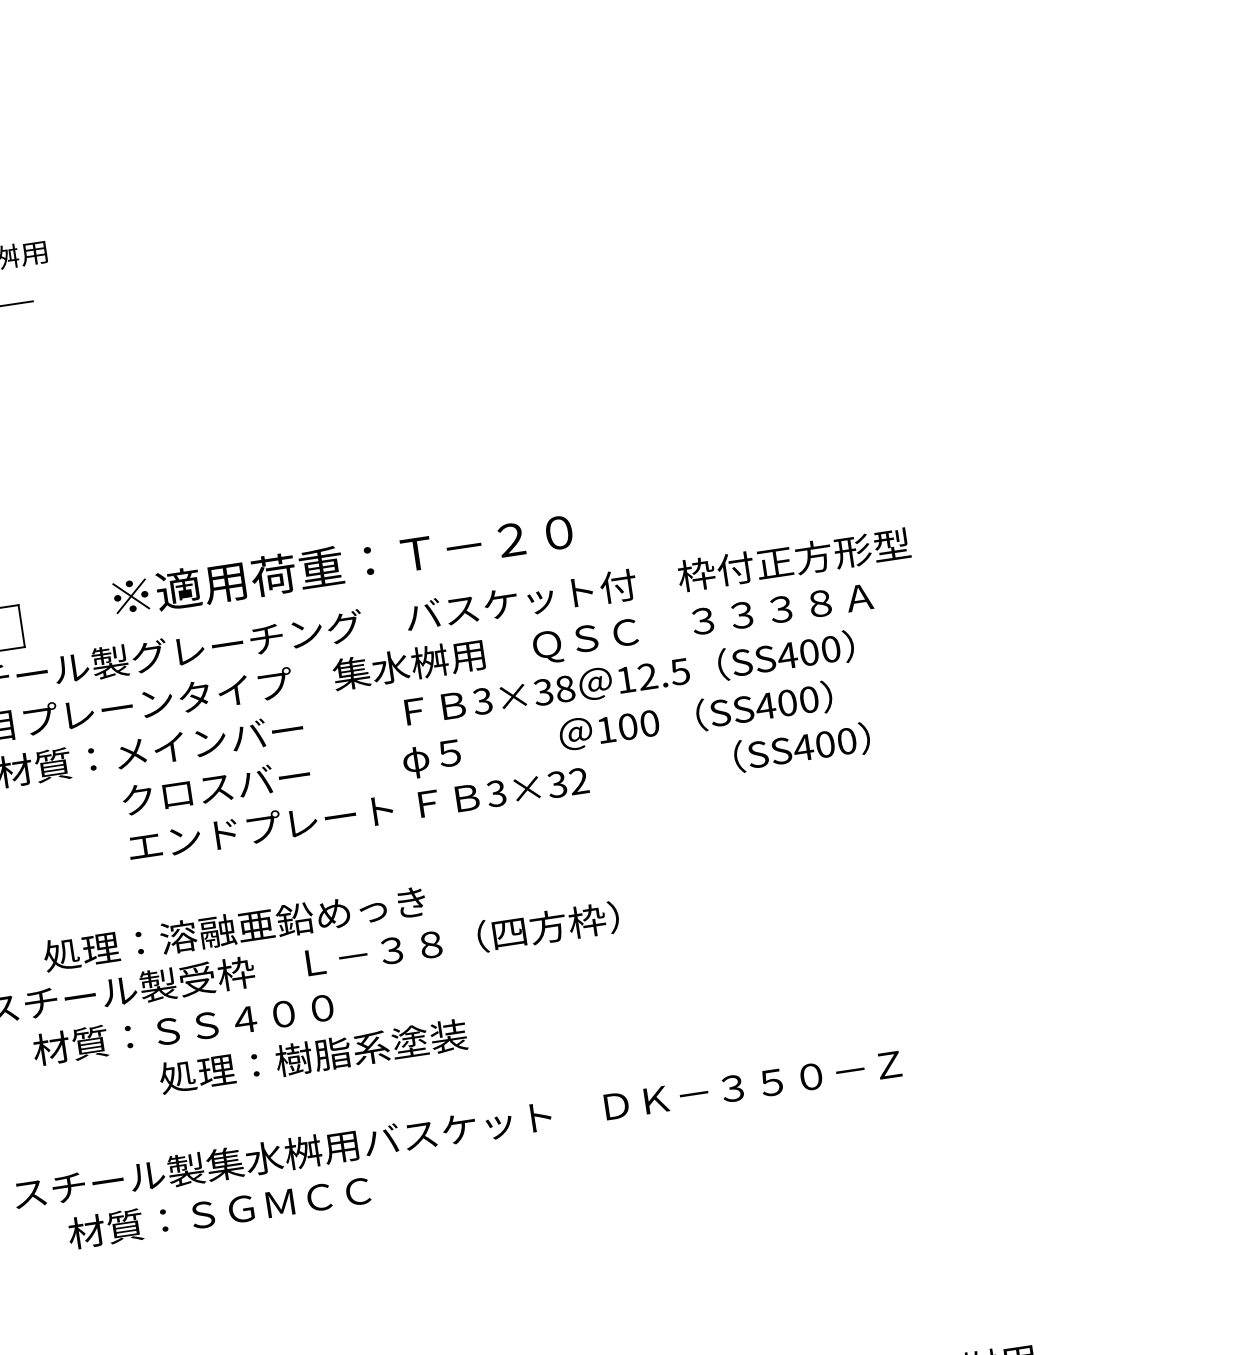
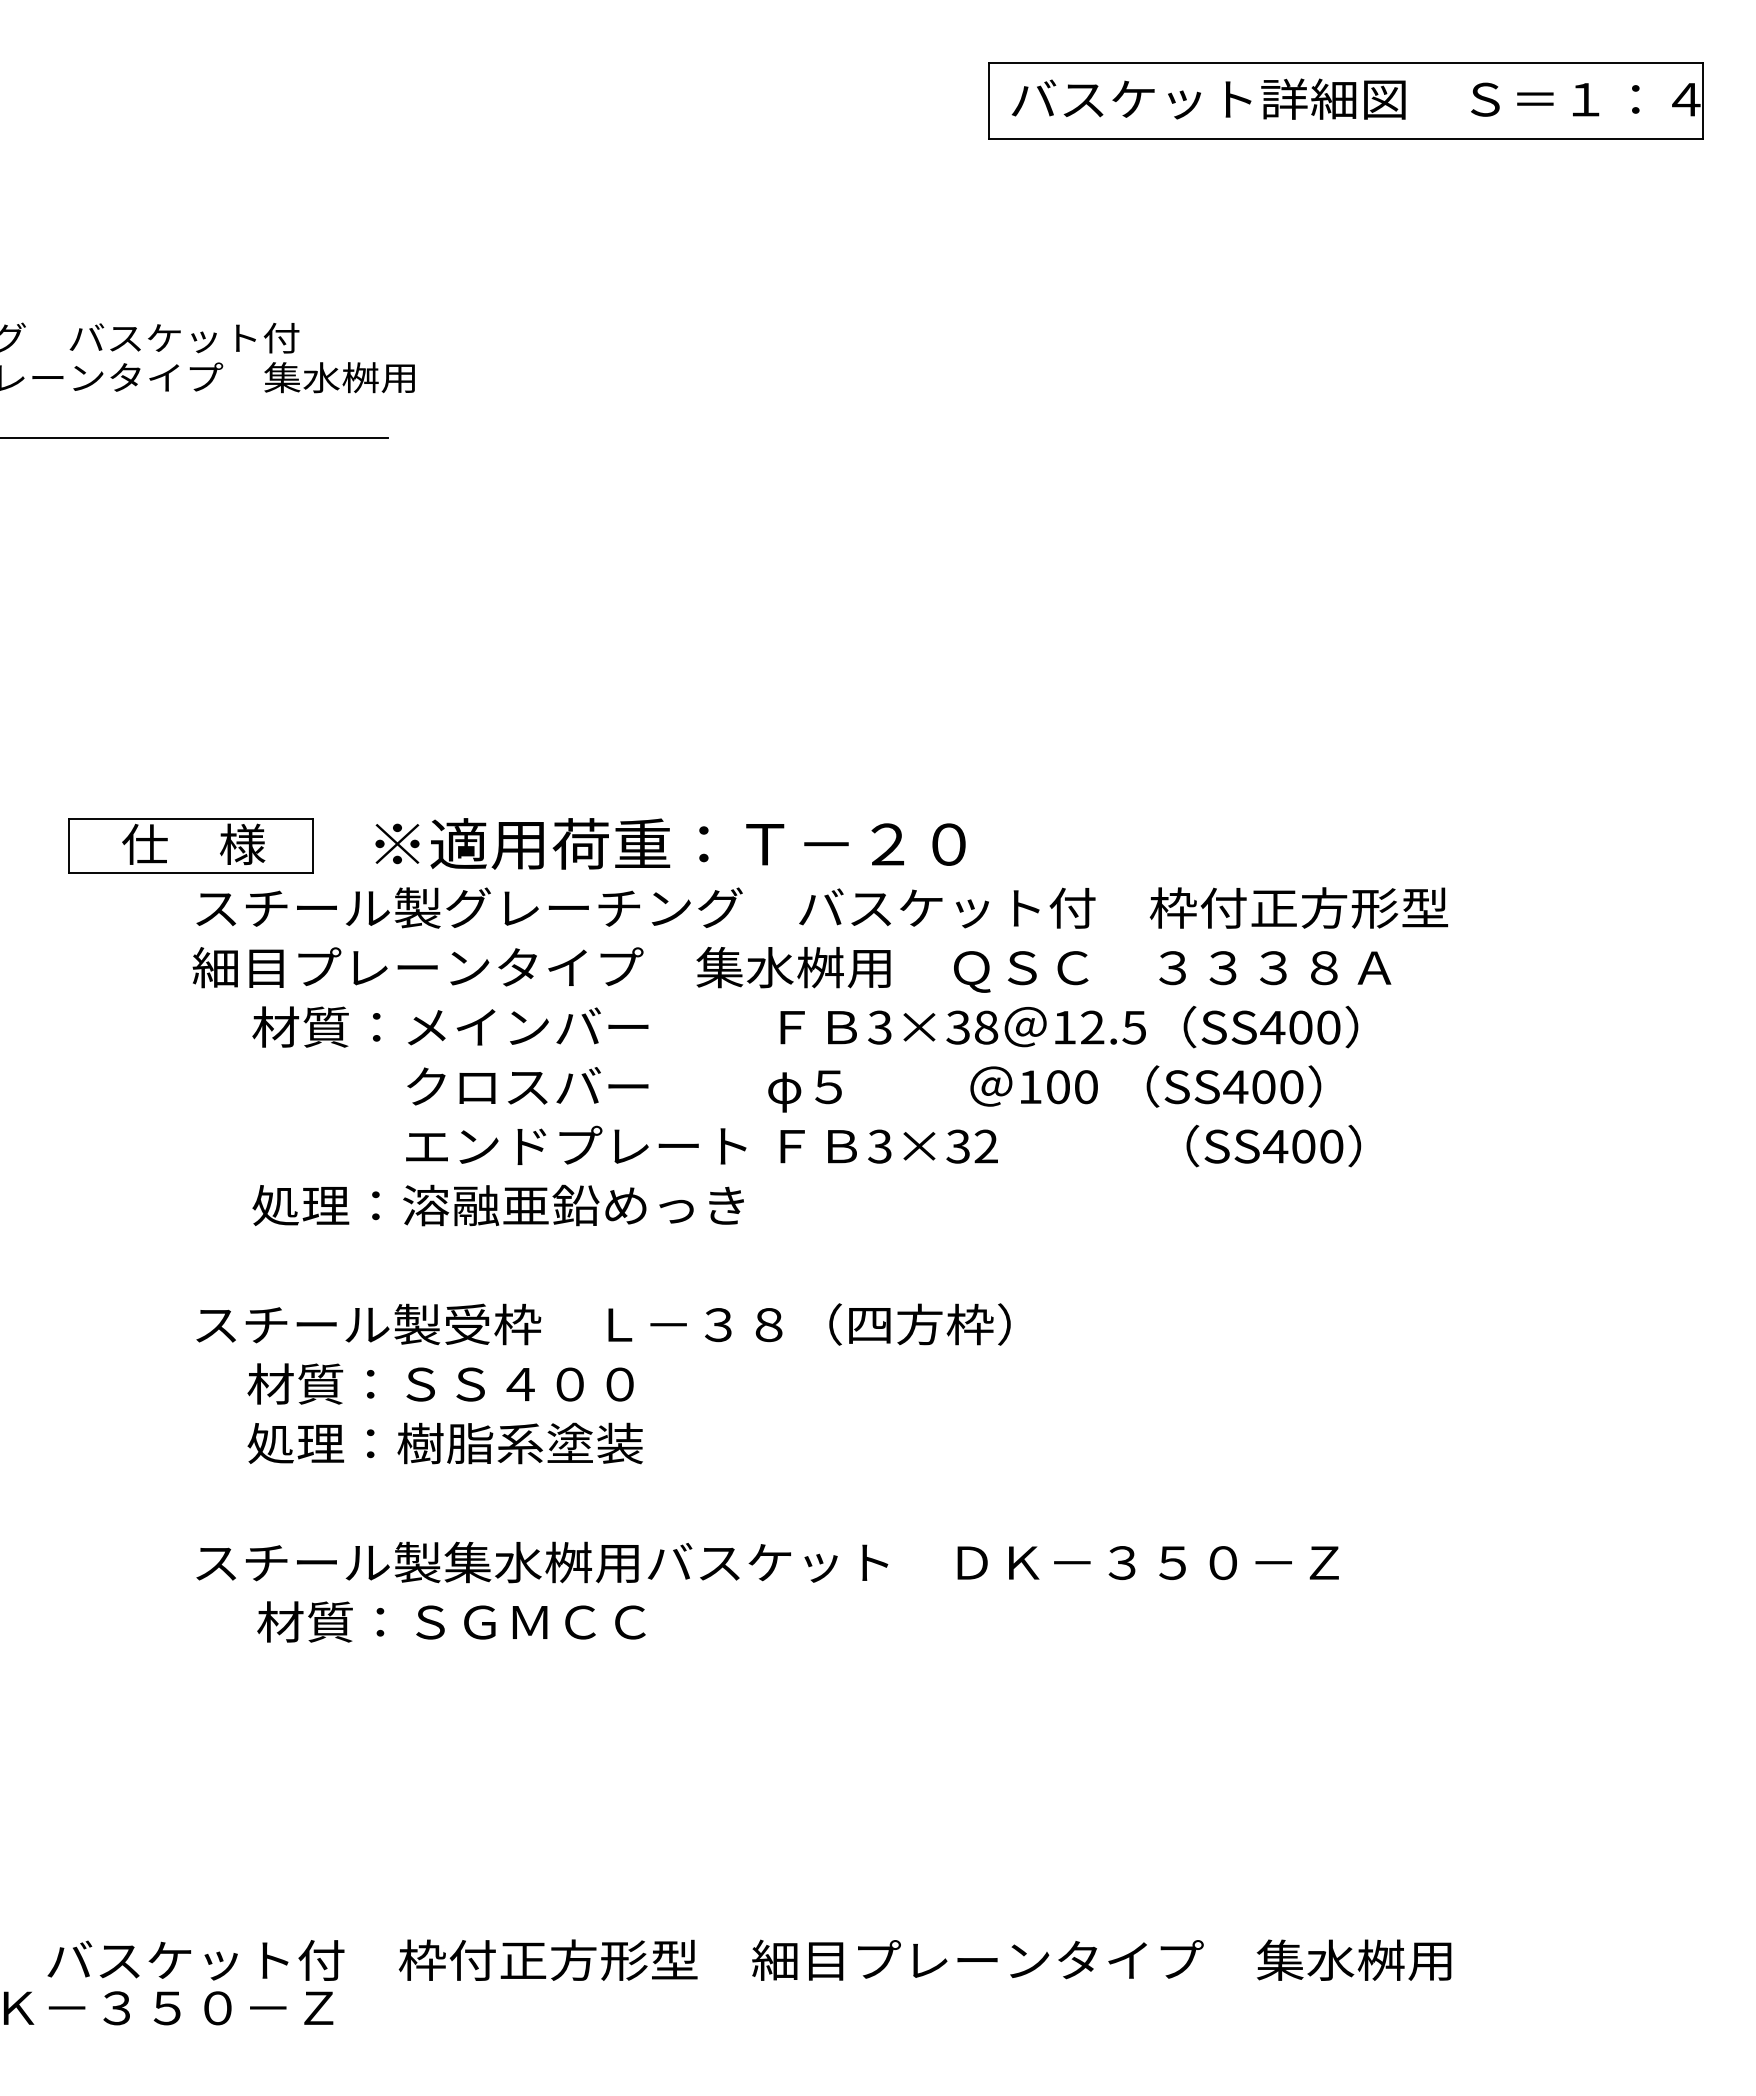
text: (342, 564) -> (670, 843), moved
text: (234, 928) -> (497, 1205), moved
text: (312, 1056) -> (444, 1443), moved

